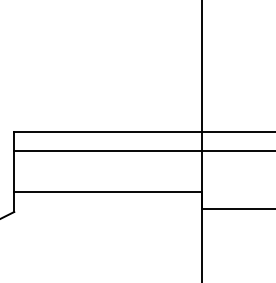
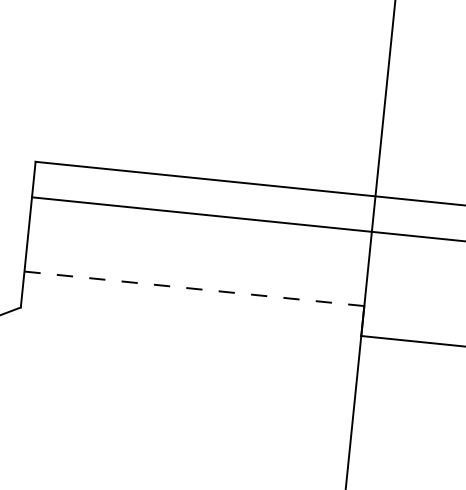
line: (107, 192) -> (193, 289), solid -> dashed

